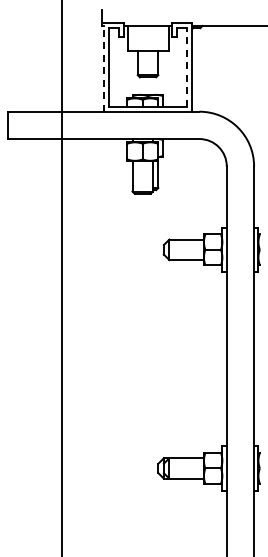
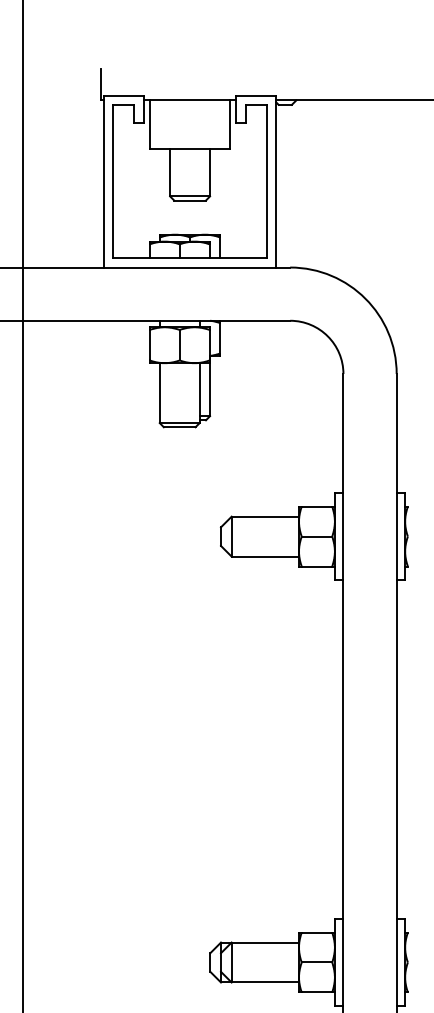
line: (103, 67) -> (103, 181), dashed -> solid
line: (187, 67) -> (266, 181), dashed -> solid

